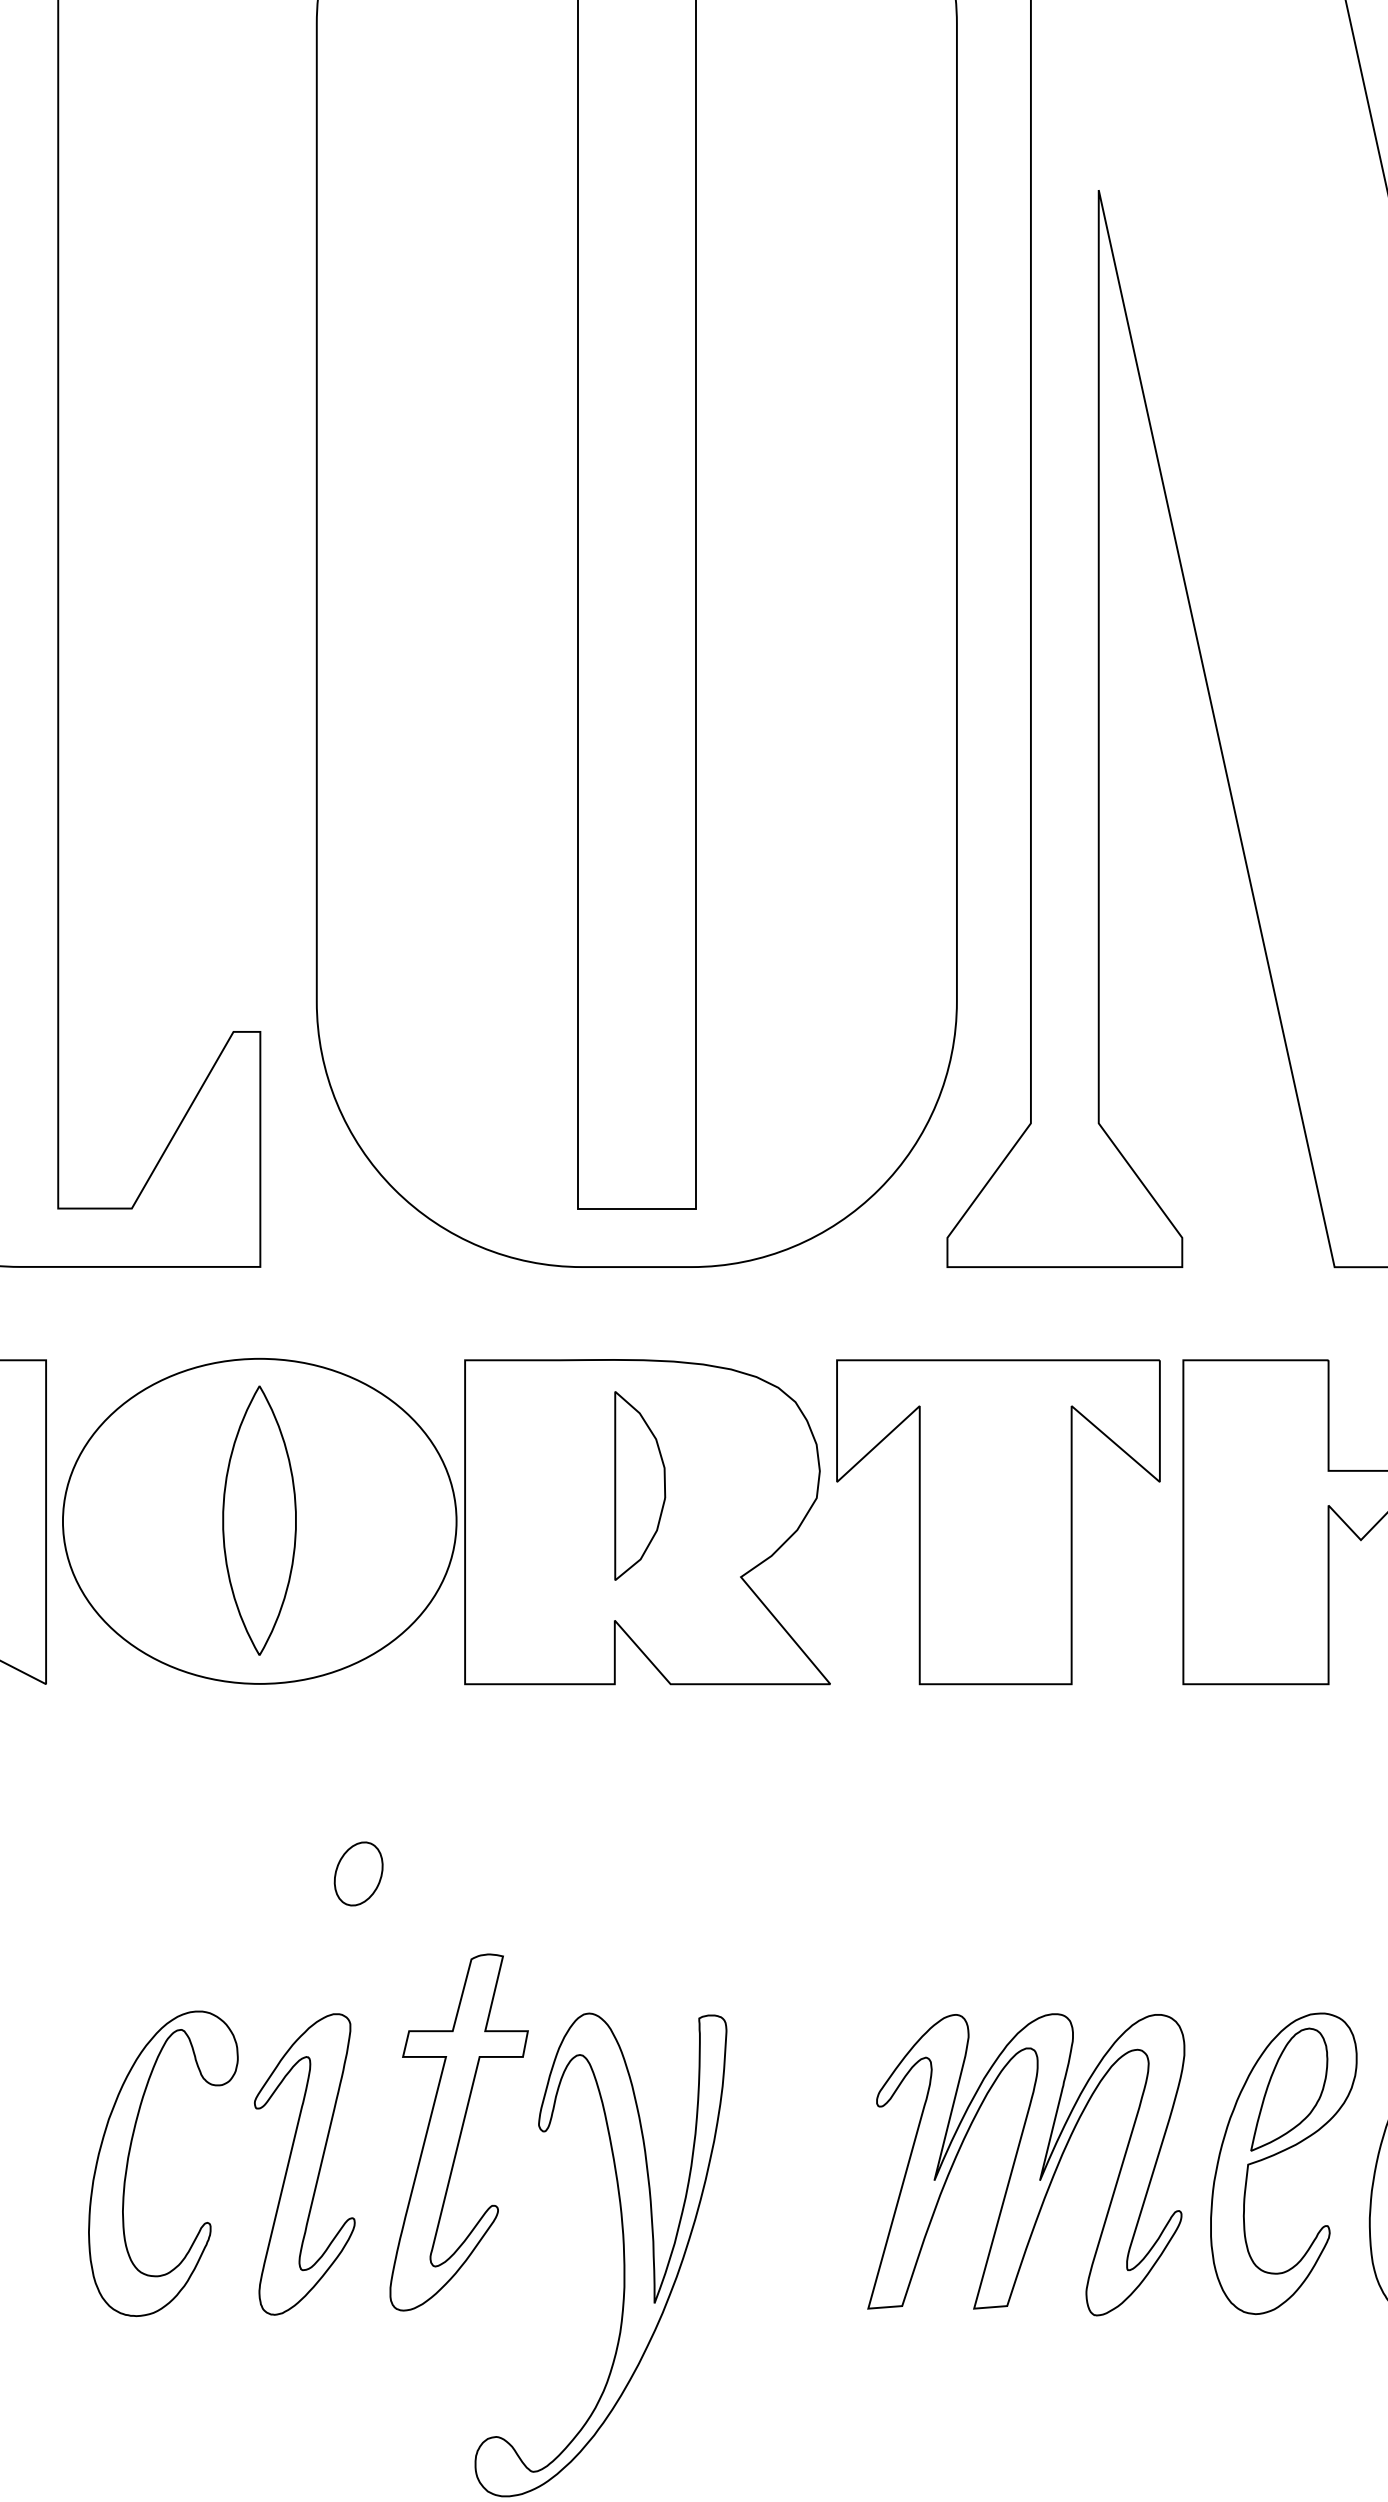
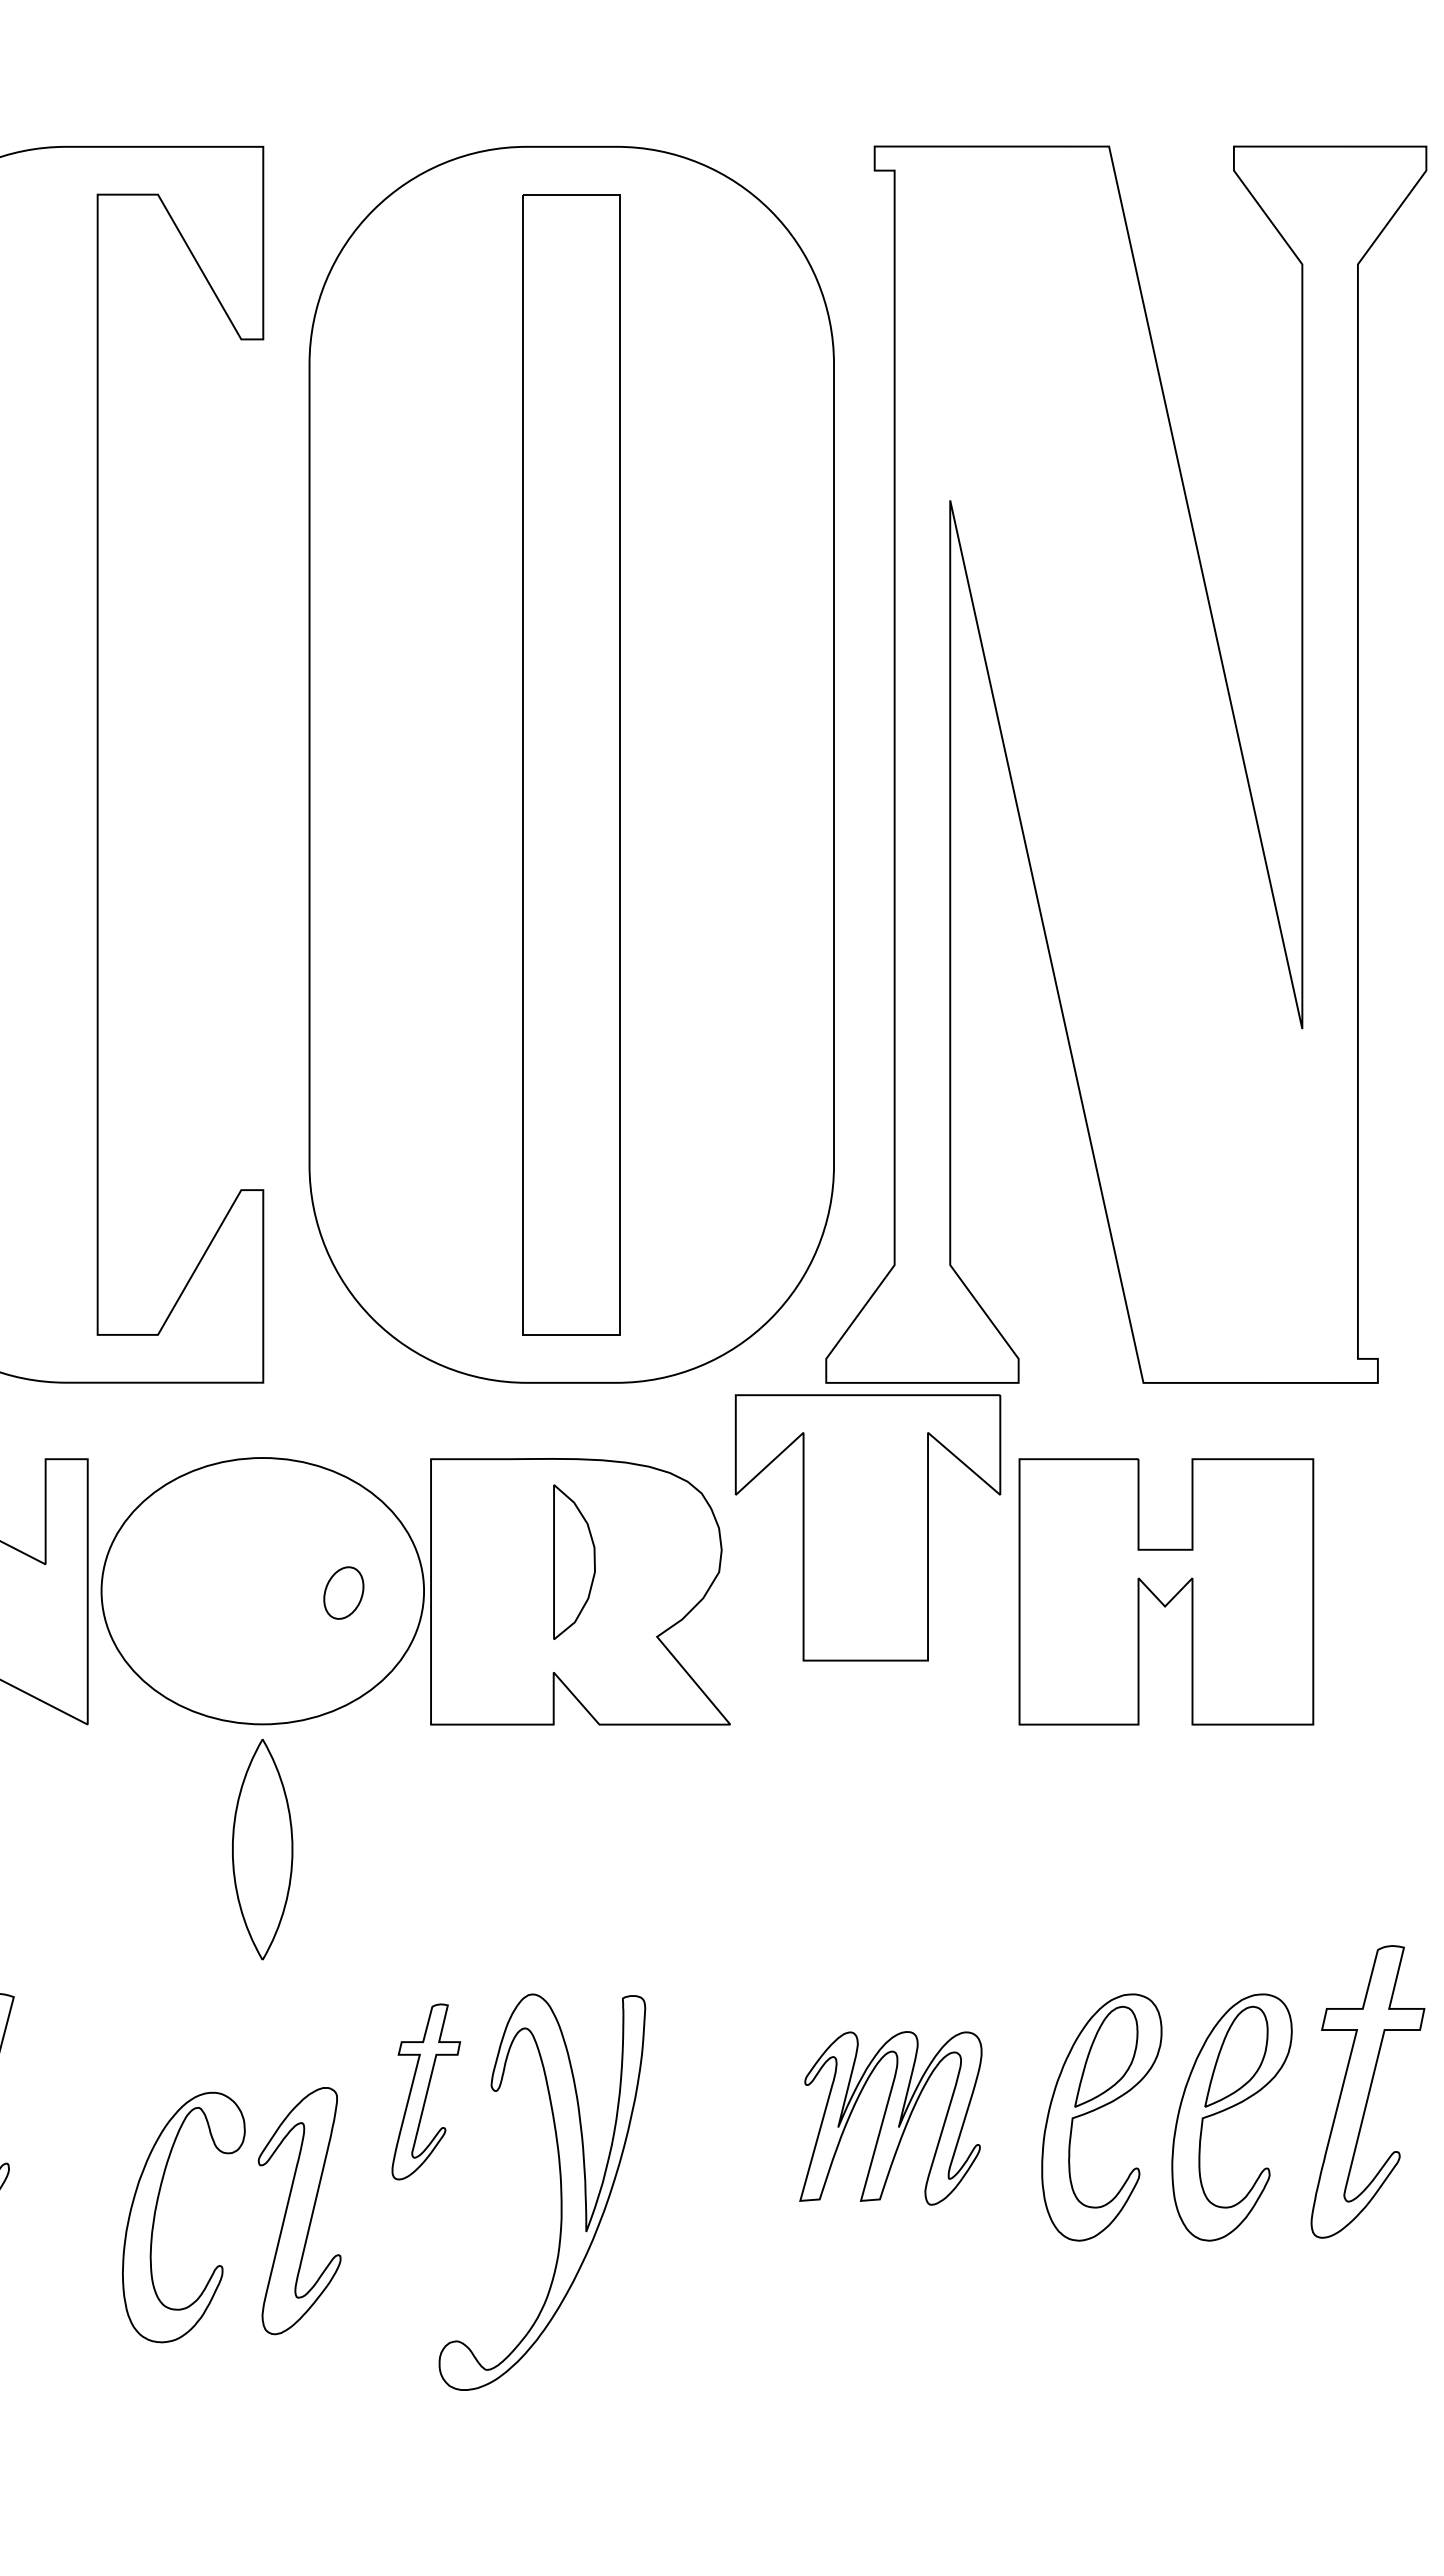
part: (259, 1520) -> (262, 1849), moved
part: (997, 1521) -> (867, 1527), moved
part: (358, 1873) -> (343, 1592), moved
part: (459, 2132) -> (426, 2091), size x0.6
part: (130, 2156) -> (156, 2211), moved
part: (304, 2164) -> (299, 2211), moved
part: (1025, 2164) -> (890, 2118), size x0.7

